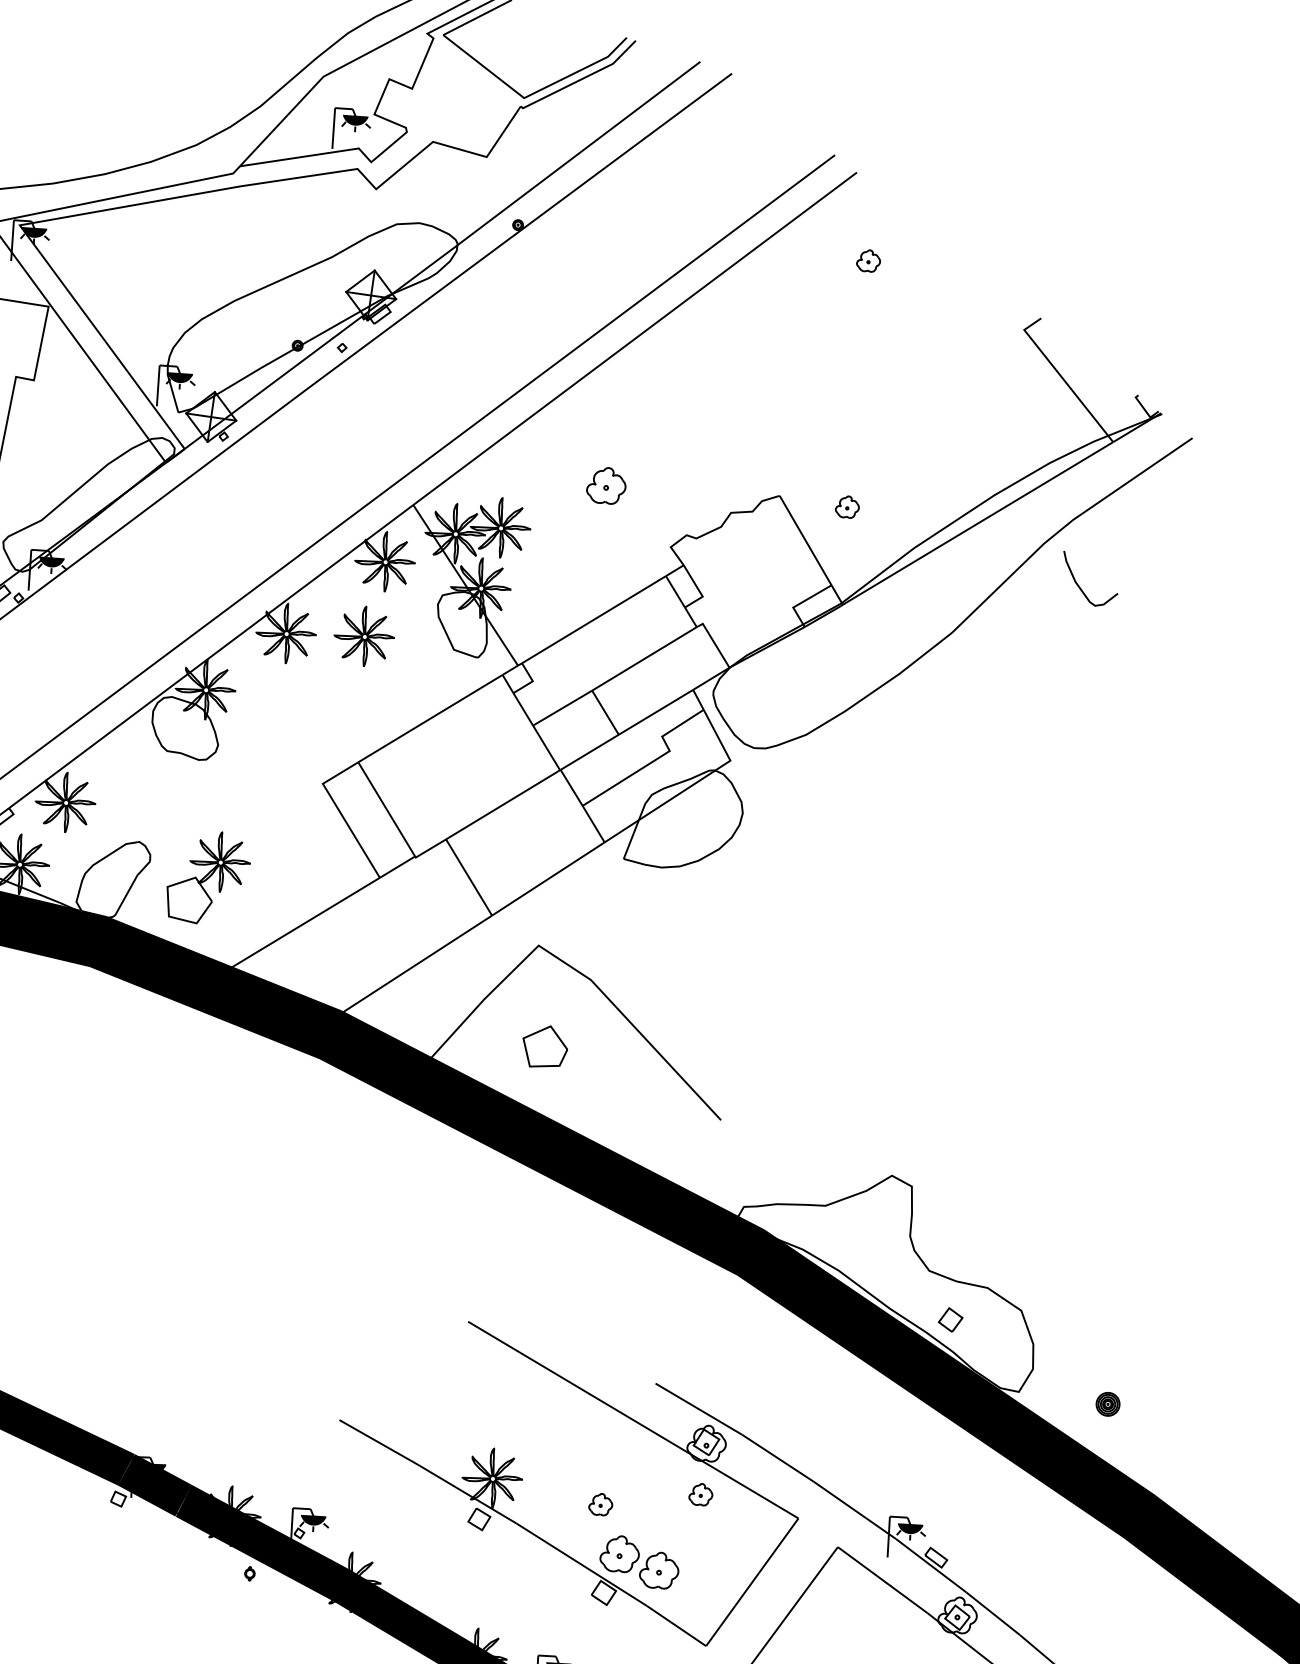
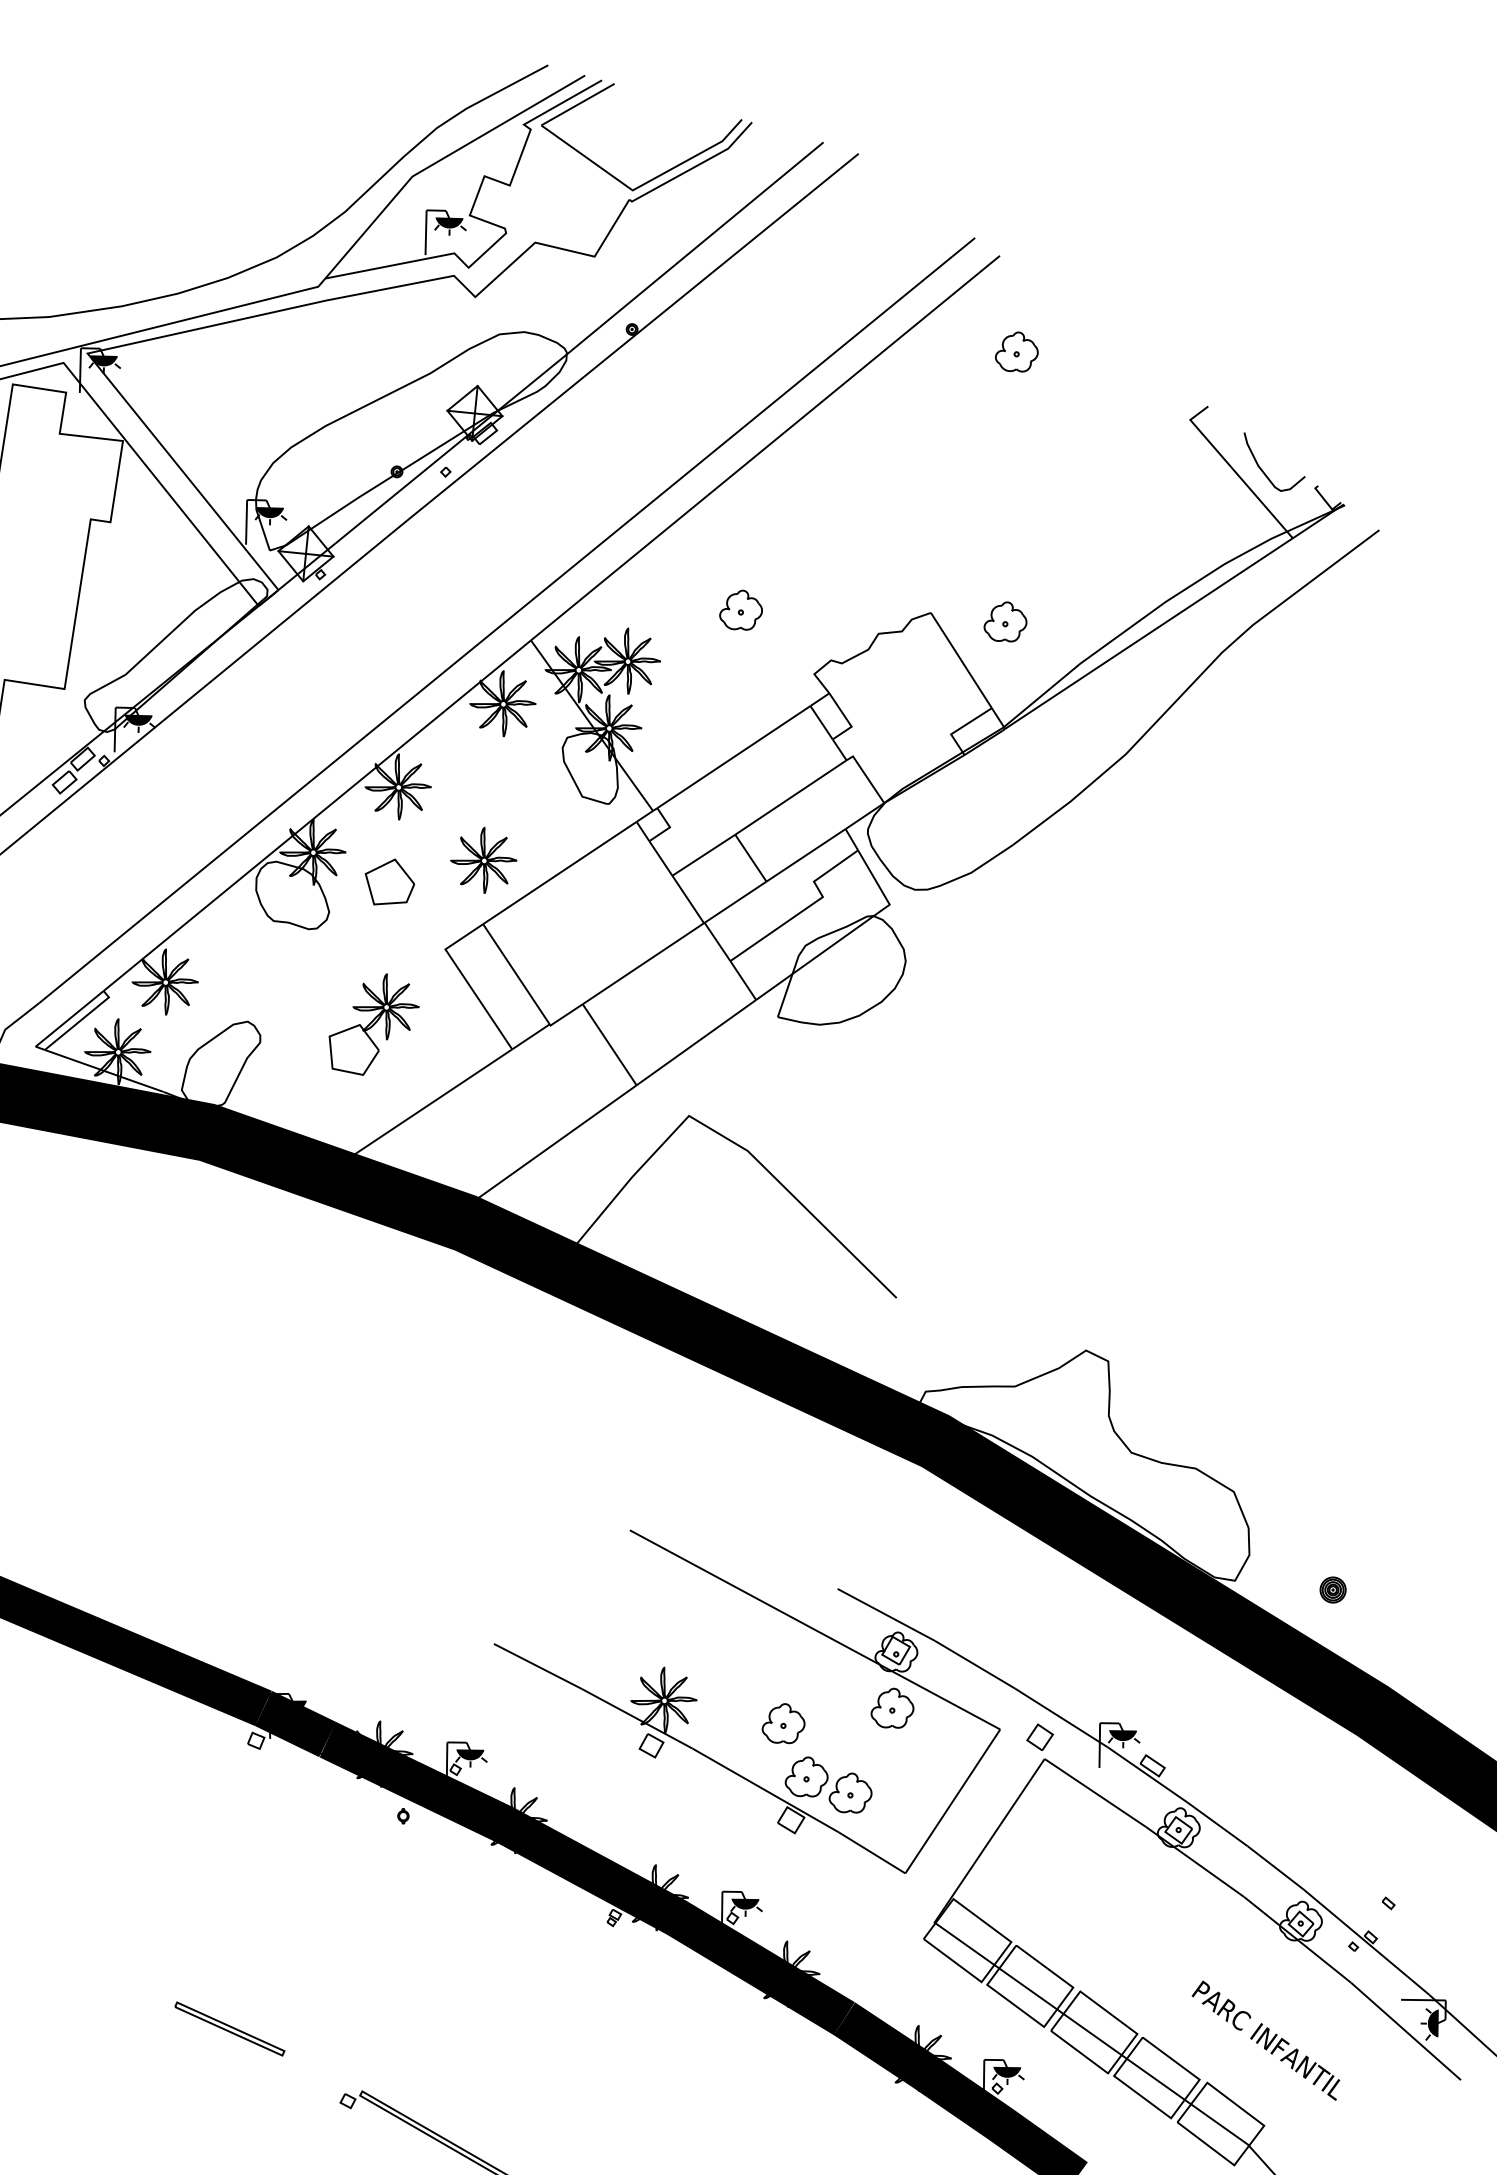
part: (868, 260) -> (1016, 351), size x1.67
part: (847, 506) -> (1005, 621), size x1.67
curve: (1080, 586) -> (1263, 470), moved
part: (364, 635) -> (483, 859), moved
part: (208, 877) -> (373, 1024), moved
part: (544, 1046) -> (389, 881), moved
part: (950, 1319) -> (1039, 1736), moved
part: (700, 1494) -> (892, 1707), size x1.67
part: (600, 1504) -> (783, 1723), size x1.67

